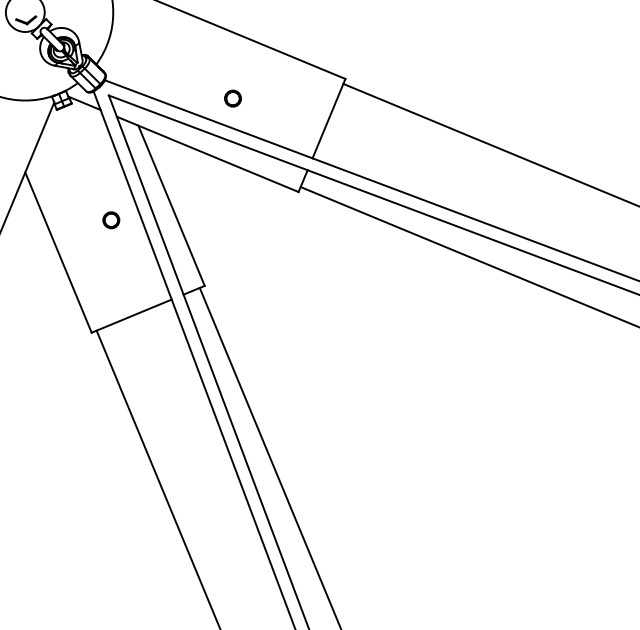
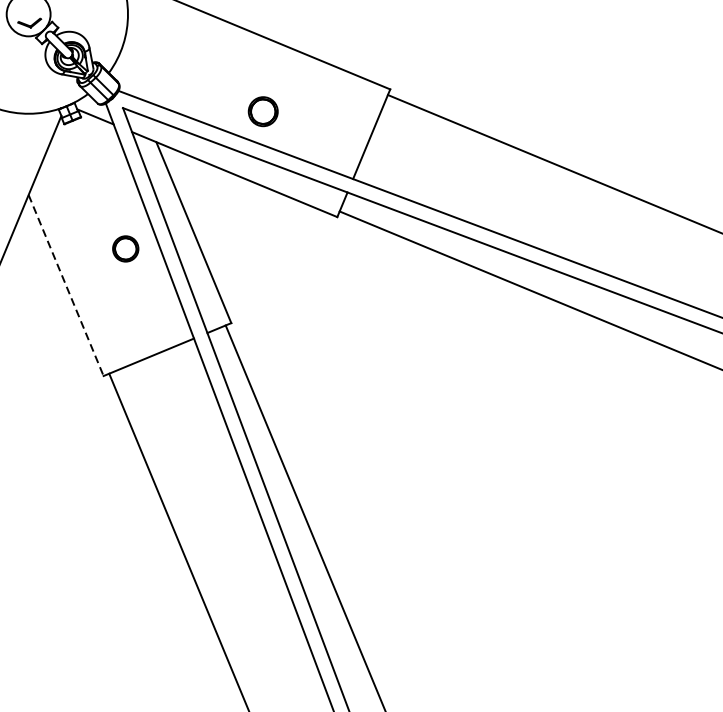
circle: (232, 98) -> (262, 111), size x1.6
circle: (111, 220) -> (125, 249), size x1.4
line: (58, 252) -> (66, 285), solid -> dashed

